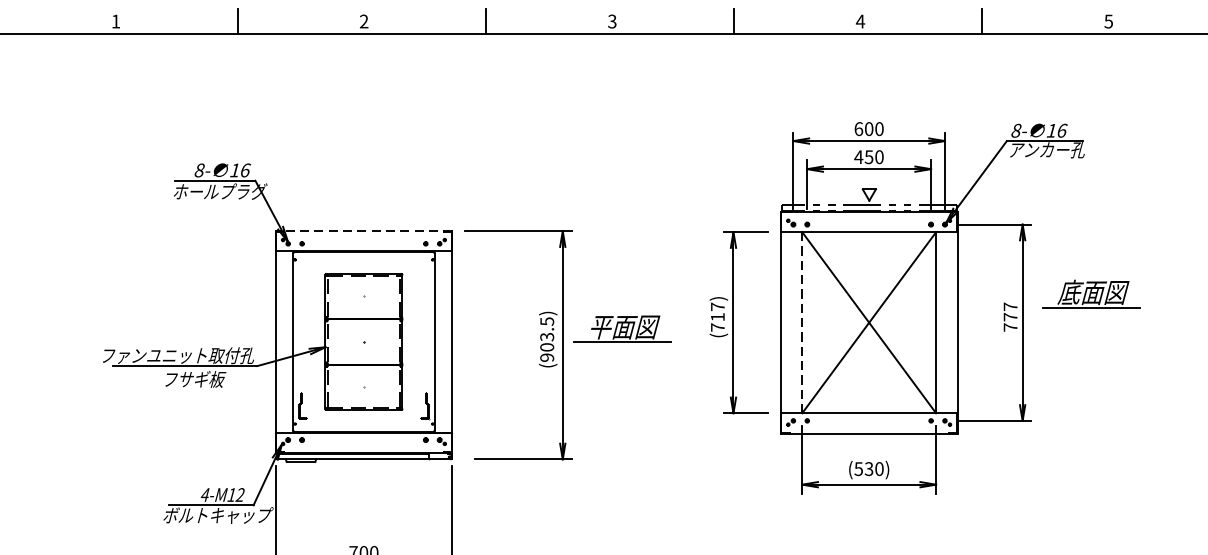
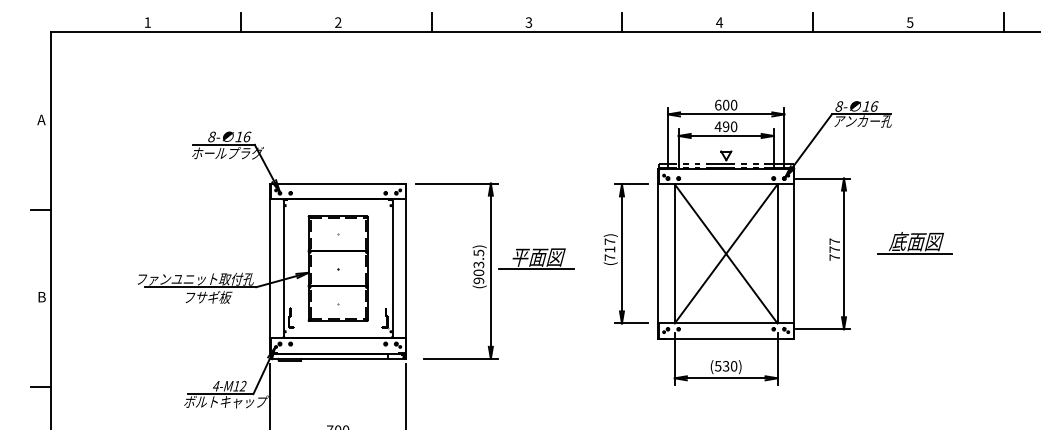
text: (868, 156) -> (725, 126), 450 -> 490
line: (364, 231) -> (338, 183), dashed -> solid
part: (1090, 294) -> (914, 243), moved
line: (801, 322) -> (674, 253), dashed -> solid

